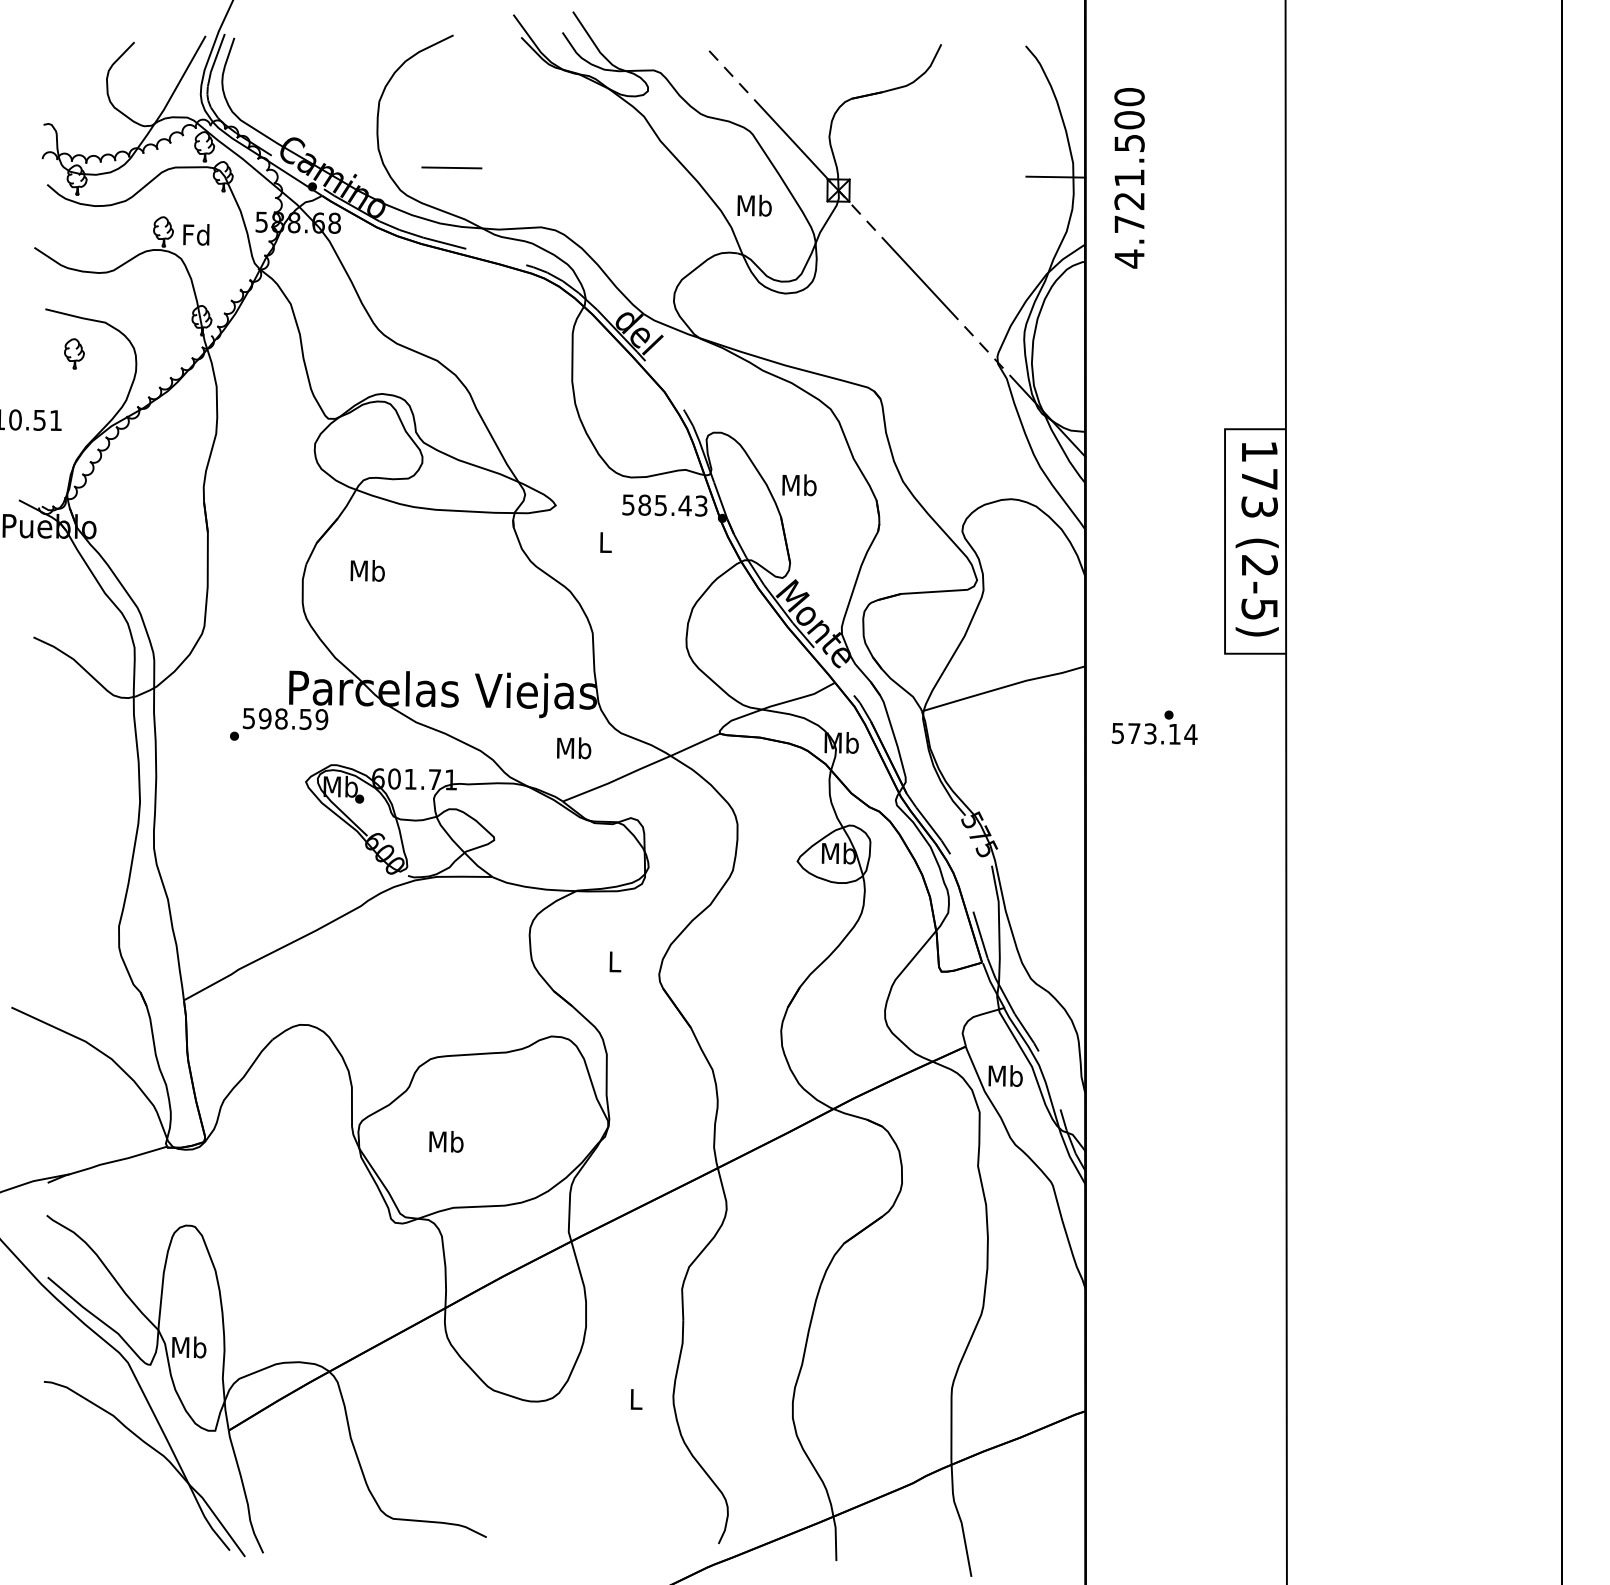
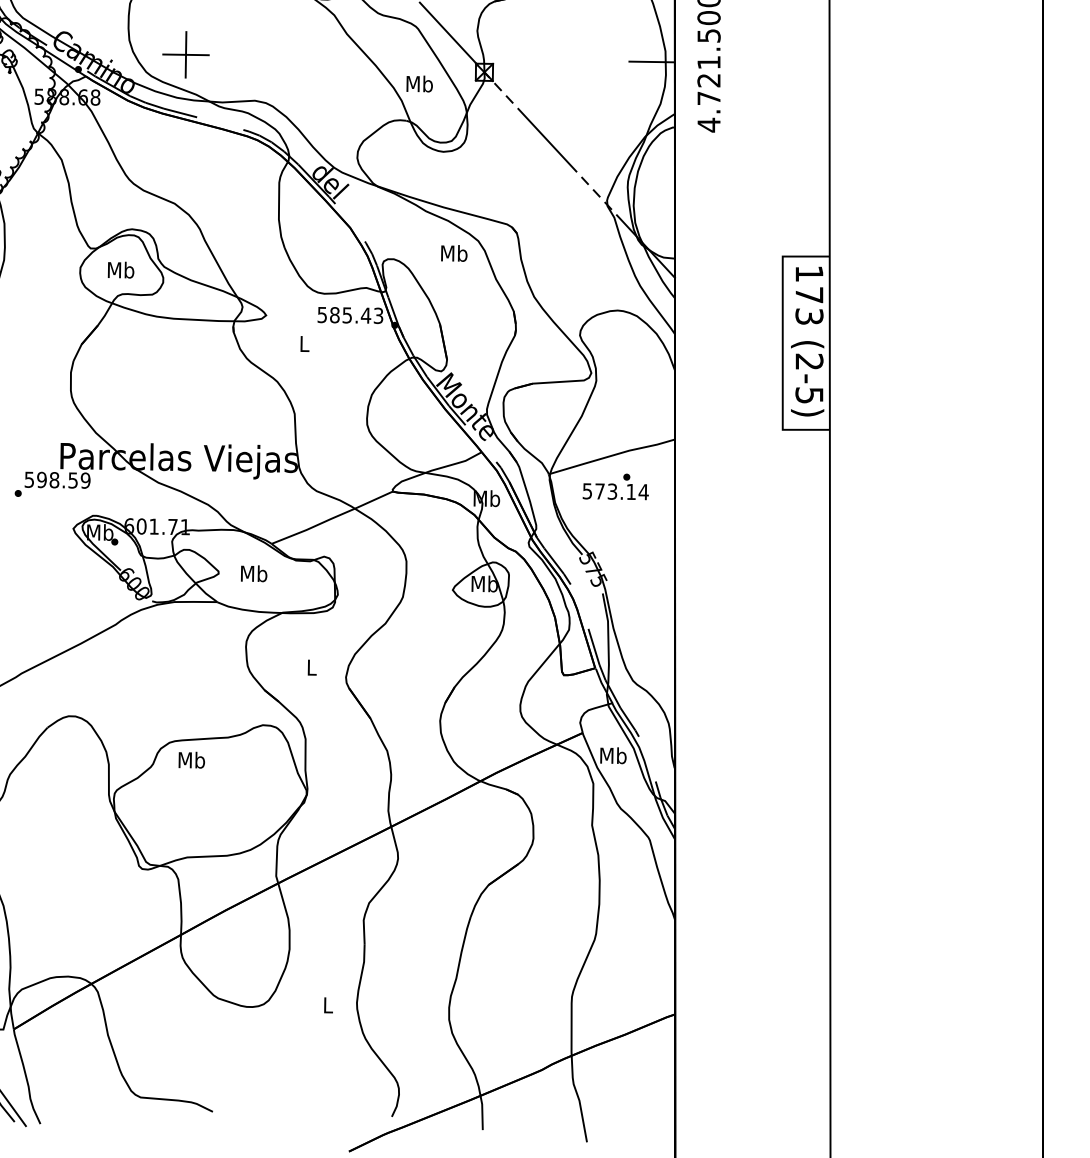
line: (451, 167) -> (185, 54), added
text: (799, 485) -> (454, 253), moved
text: (367, 570) -> (120, 269), moved
text: (1154, 727) -> (615, 486), moved
text: (574, 748) -> (254, 573), moved
text: (446, 1141) -> (191, 759), moved

